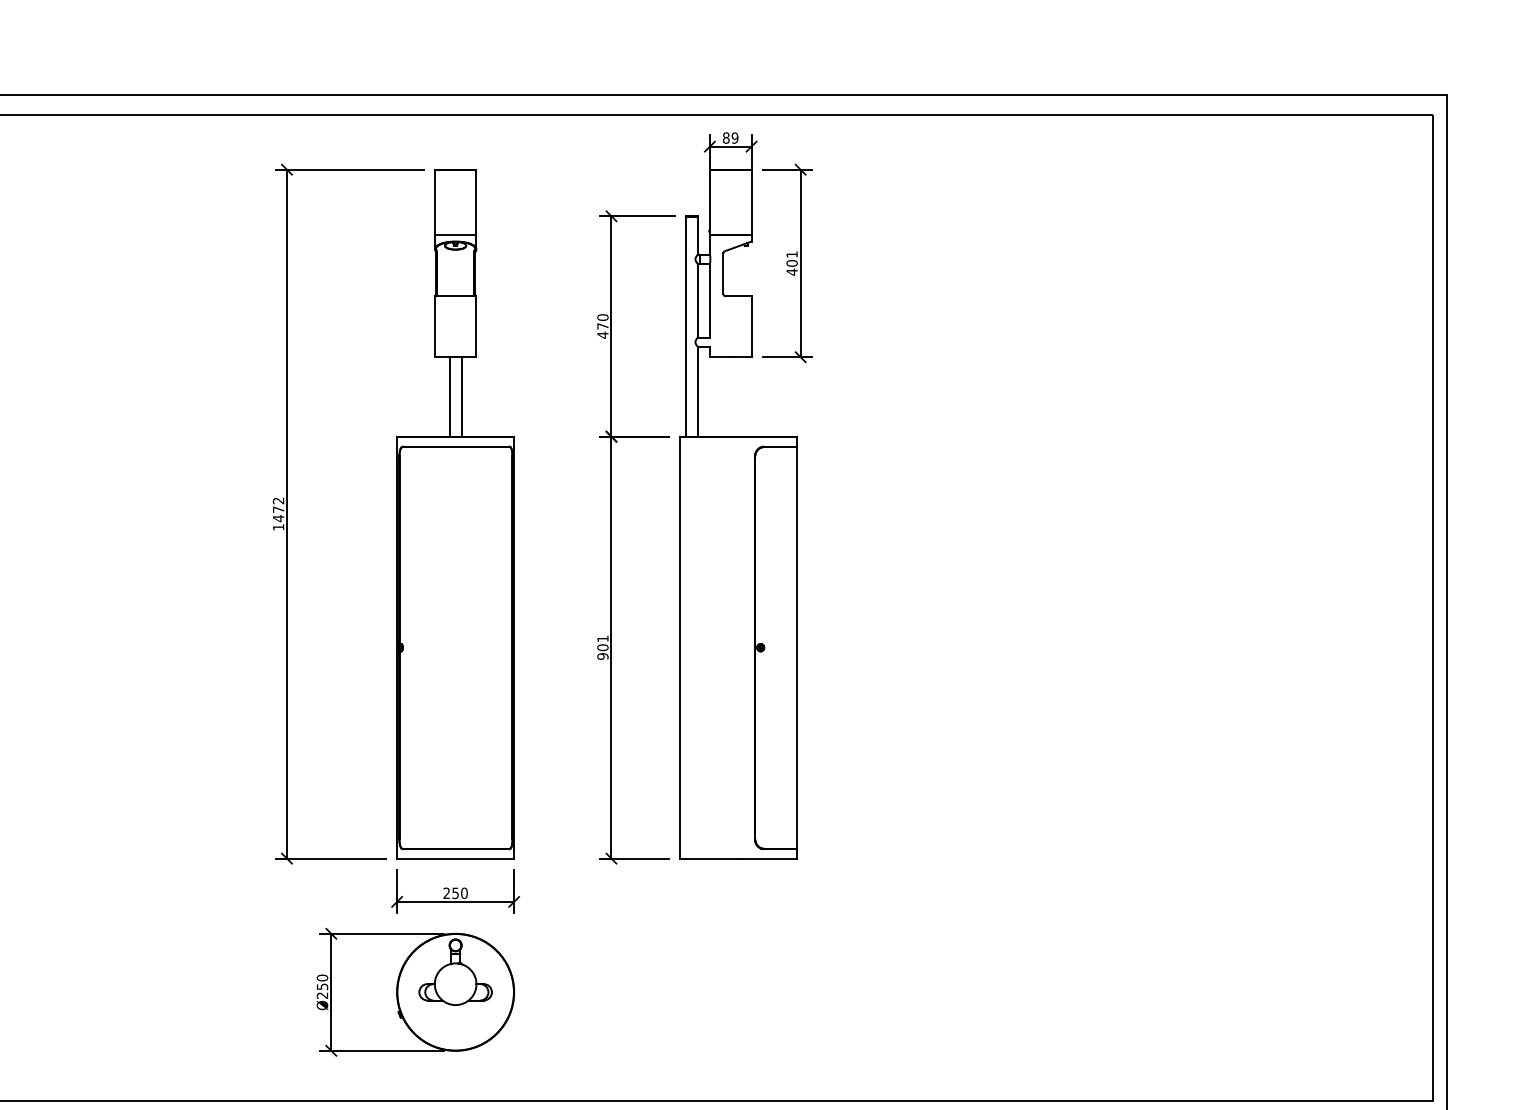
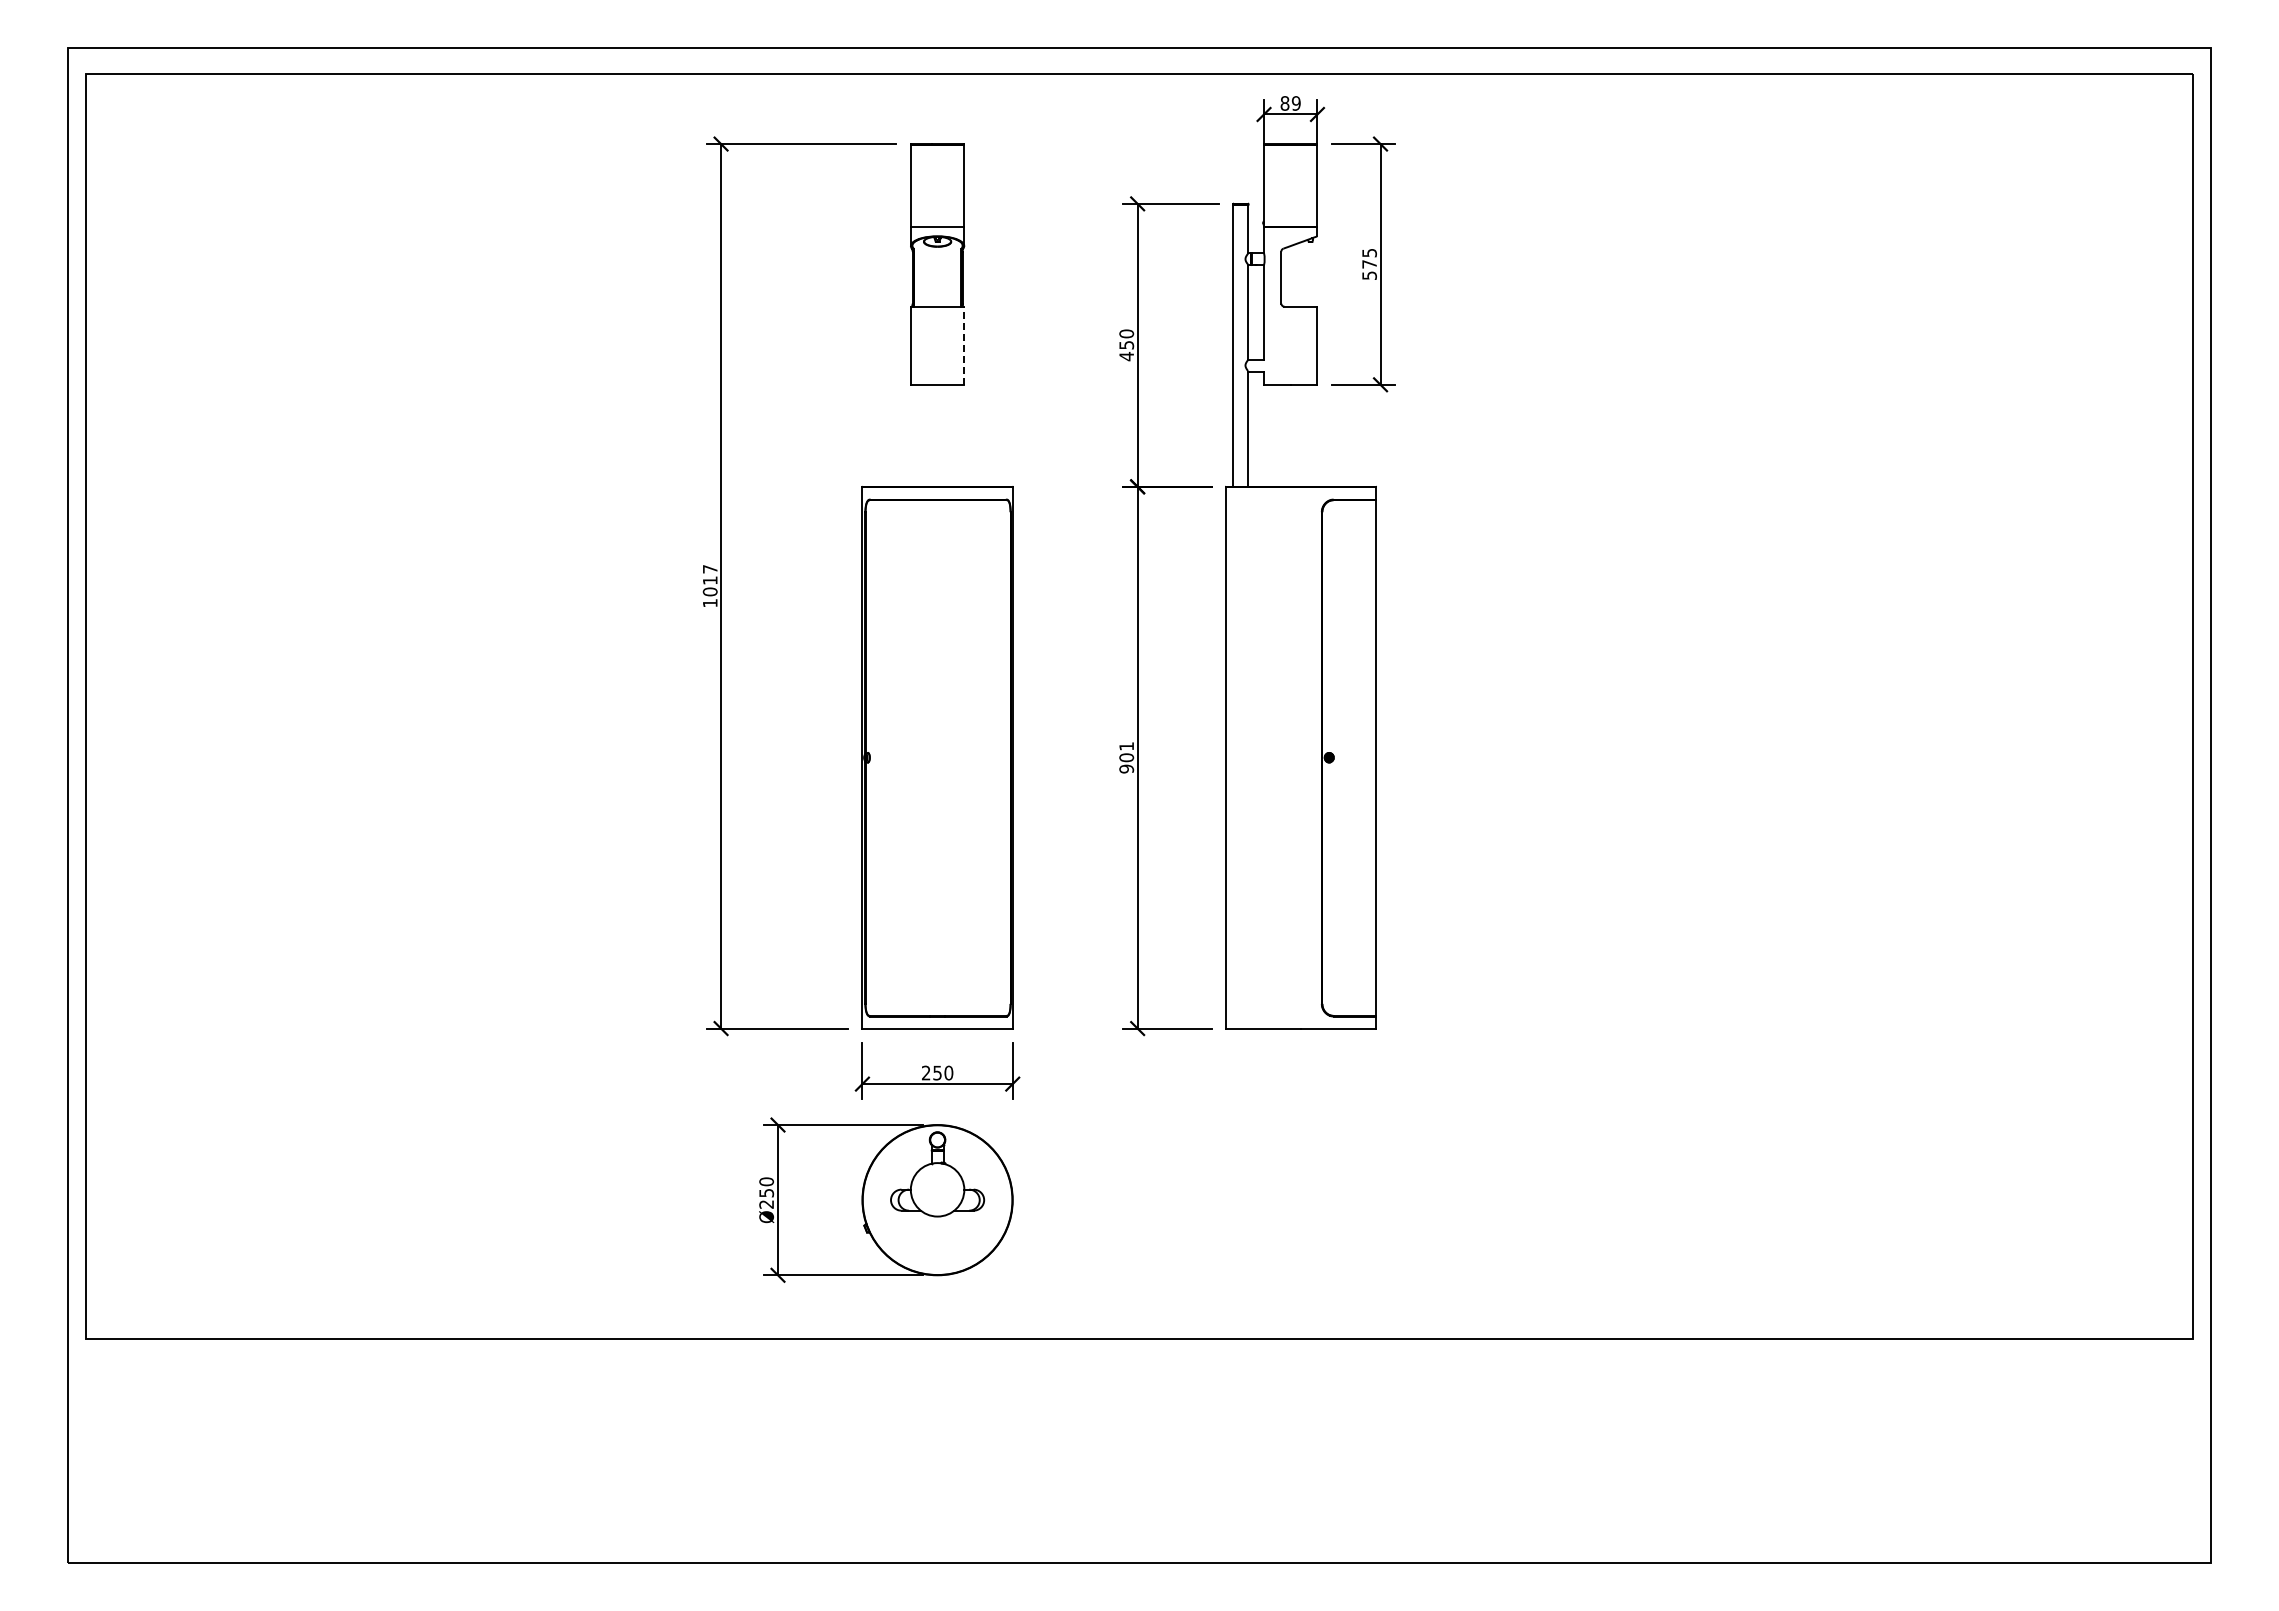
text: (792, 263) -> (1369, 264), 401 -> 575
line: (476, 326) -> (964, 345), solid -> dashed
text: (602, 326) -> (1126, 345), 470 -> 450
line: (450, 396) -> (930, 435), removed
line: (461, 396) -> (945, 435), removed
text: (277, 509) -> (709, 580), 1472 -> 1017

